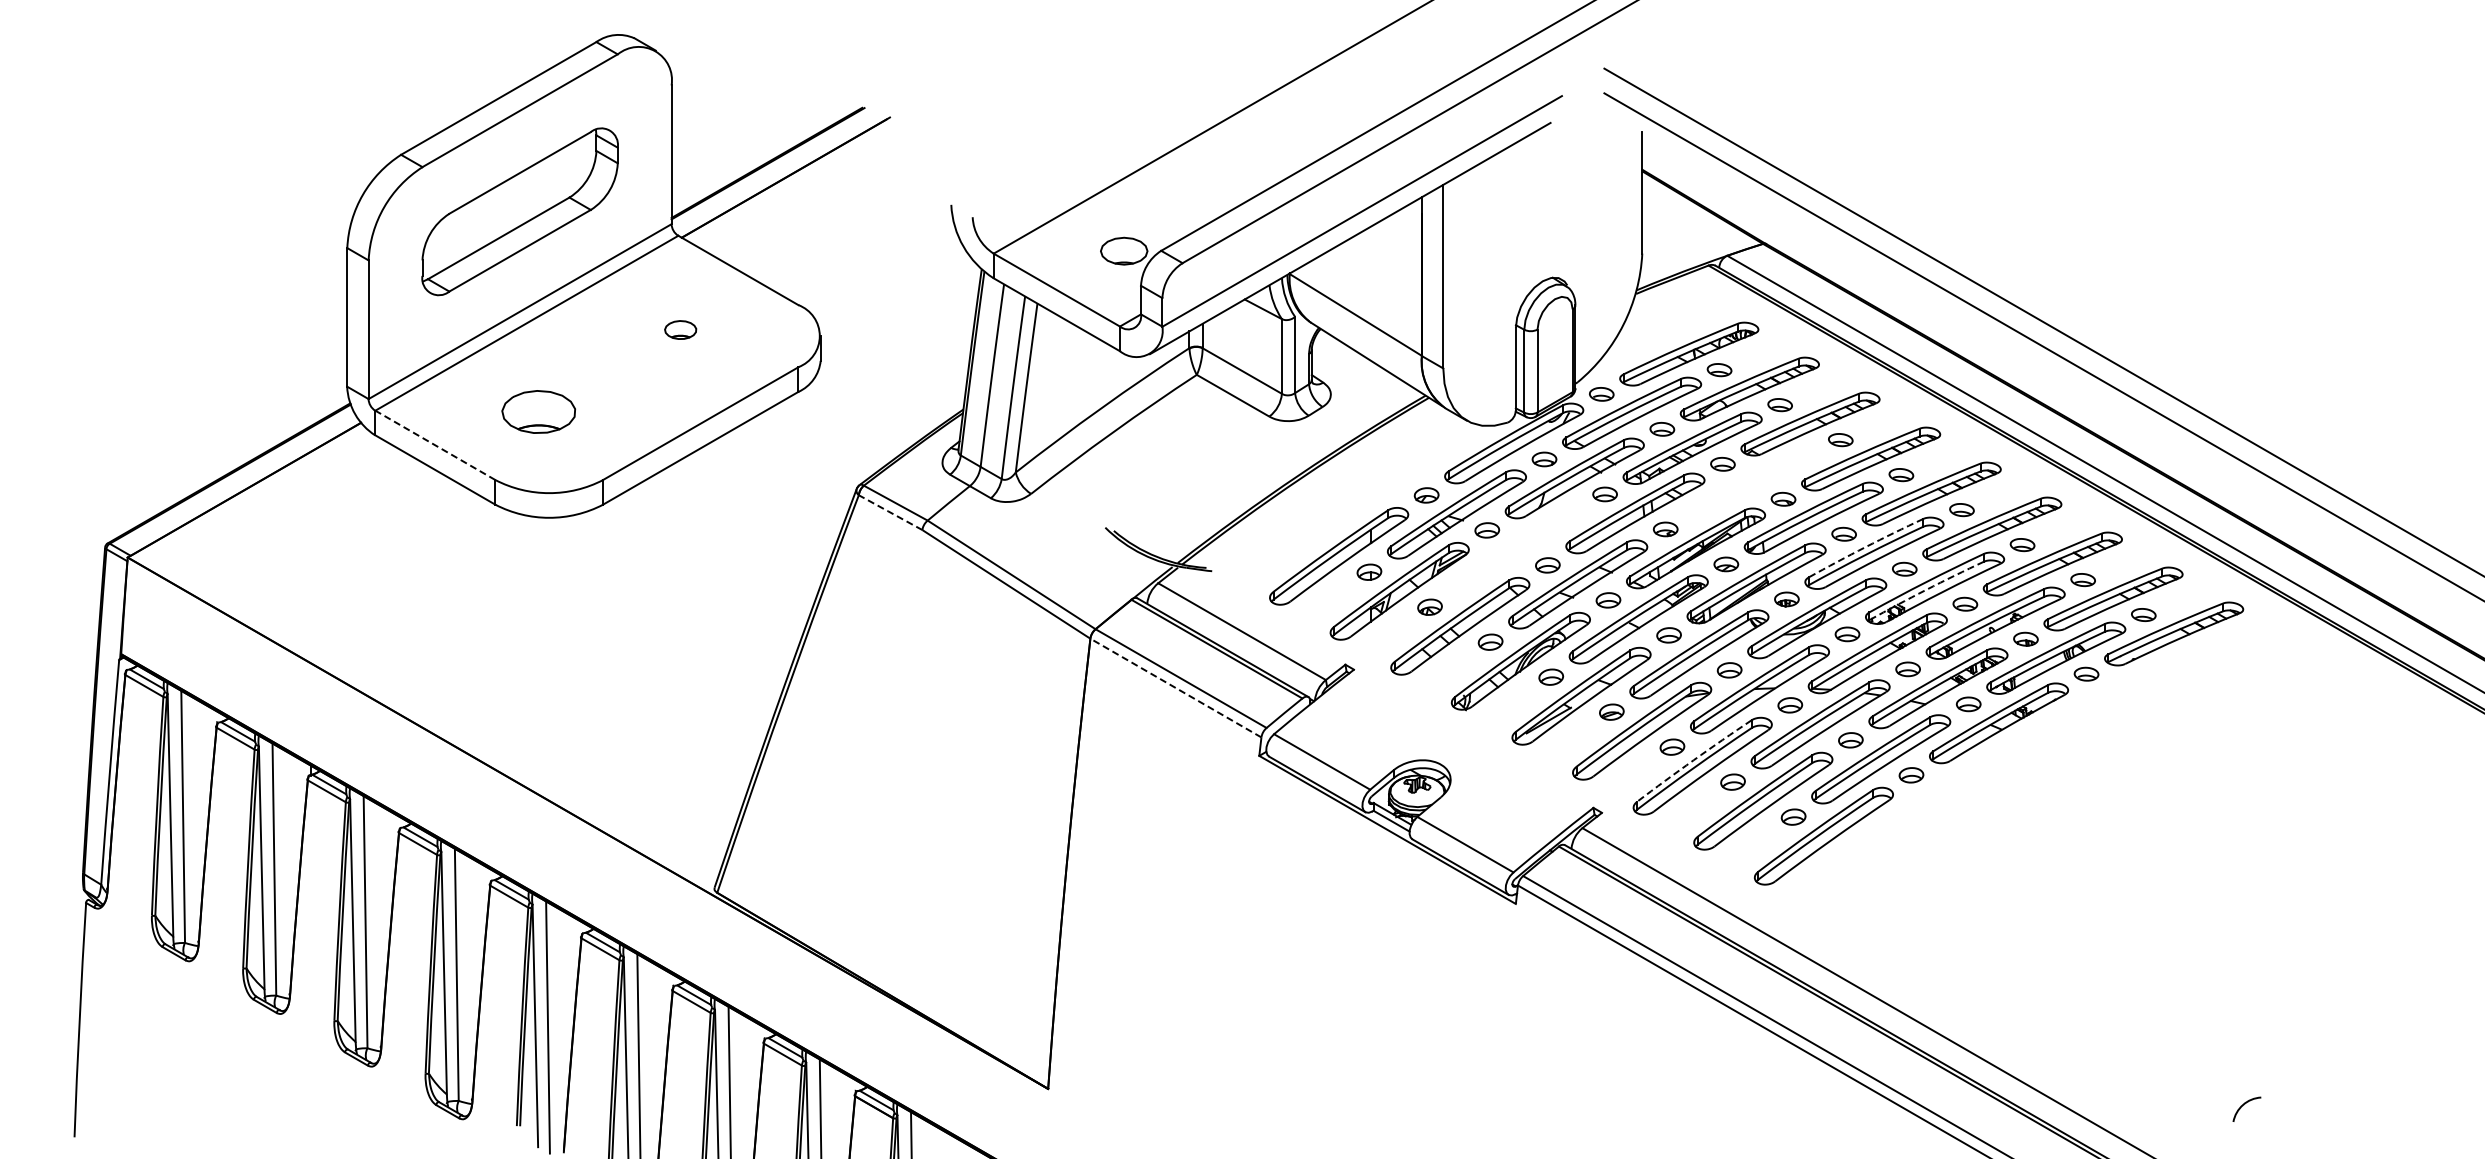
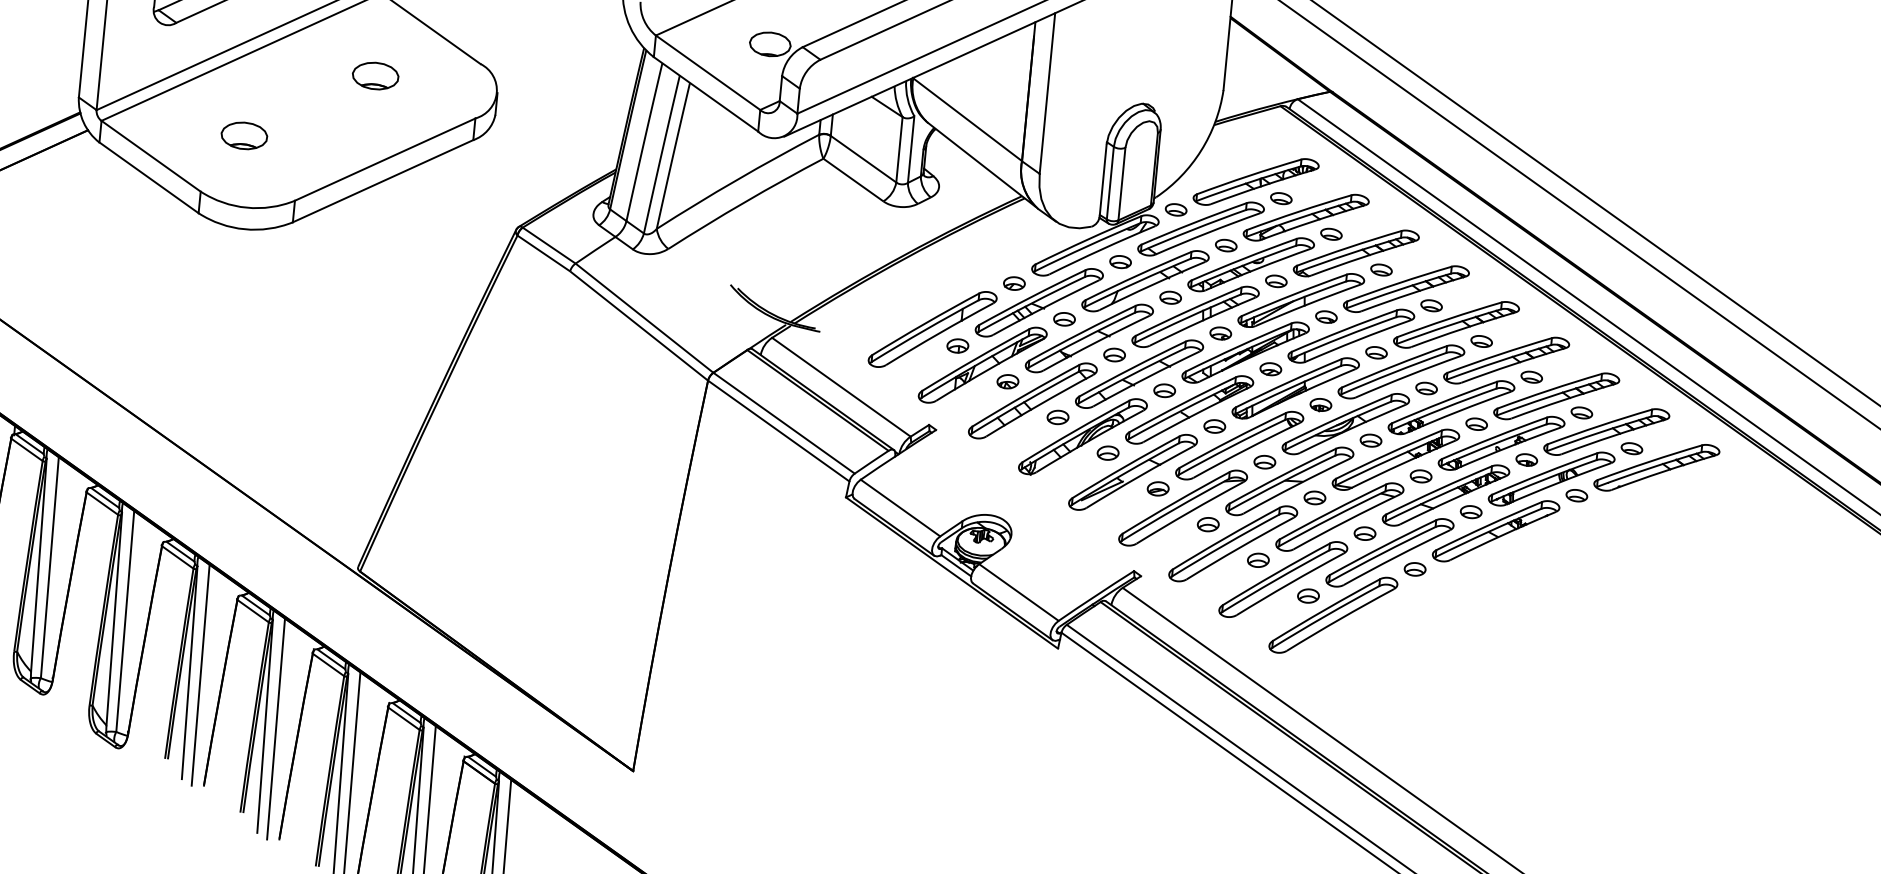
part: (680, 329) -> (375, 75), size x1.67
part: (538, 412) -> (244, 136), size x0.71
line: (434, 445) -> (150, 156), dashed -> solid
part: (1753, 482) -> (1301, 299), added
line: (889, 512) -> (542, 253), dashed -> solid
arc: (1865, 547) -> (1394, 366), dashed -> solid
part: (1517, 549) -> (1089, 338), added
arc: (1926, 589) -> (1443, 408), dashed -> solid
line: (1175, 688) -> (778, 431), dashed -> solid
arc: (1693, 760) -> (1225, 538), dashed -> solid

